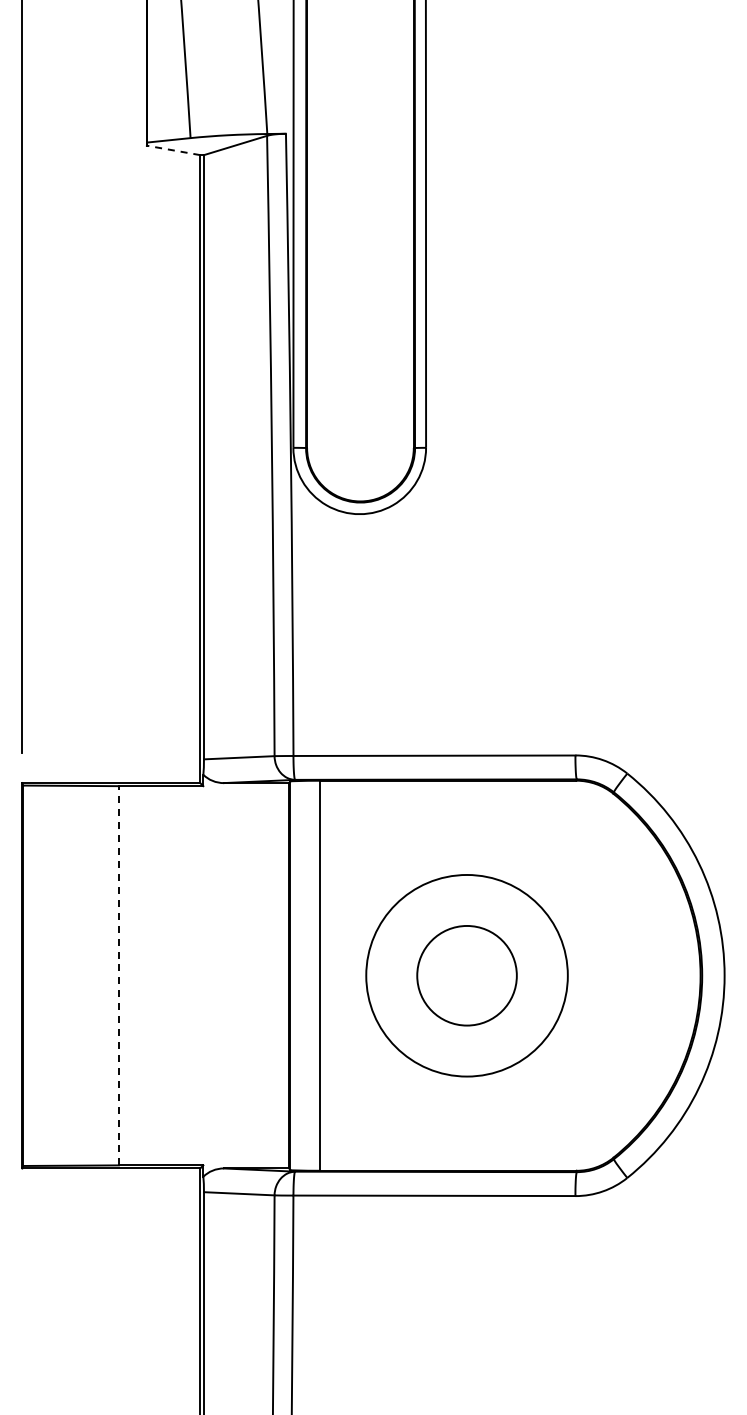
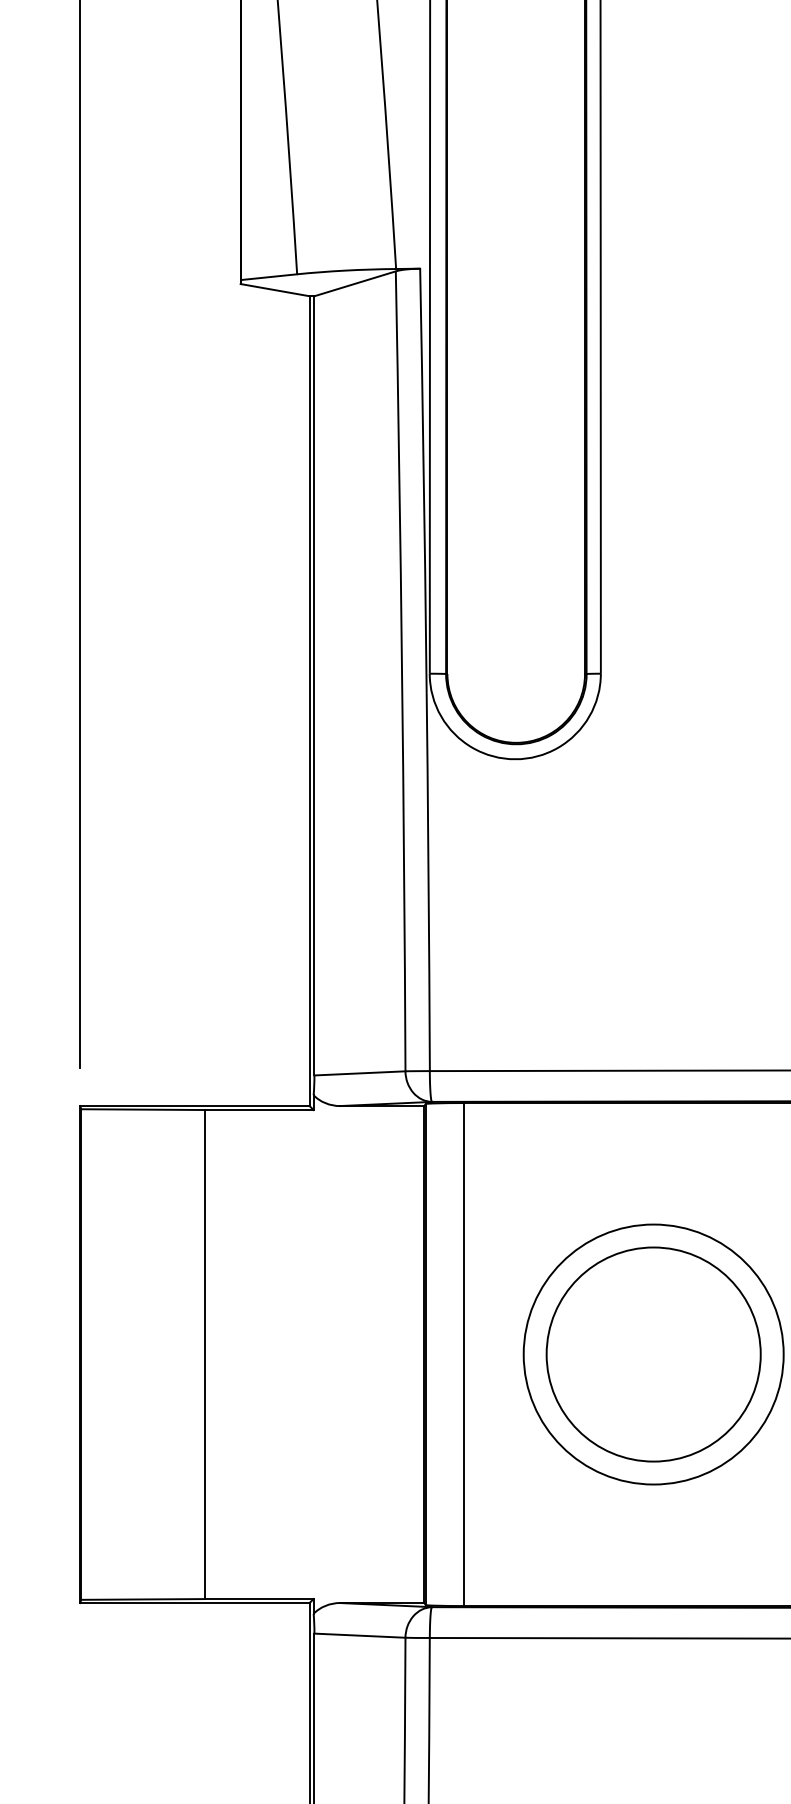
line: (173, 150) -> (275, 290), dashed -> solid
line: (118, 975) -> (204, 1354), dashed -> solid
circle: (467, 975) -> (654, 1354), size x1.67

